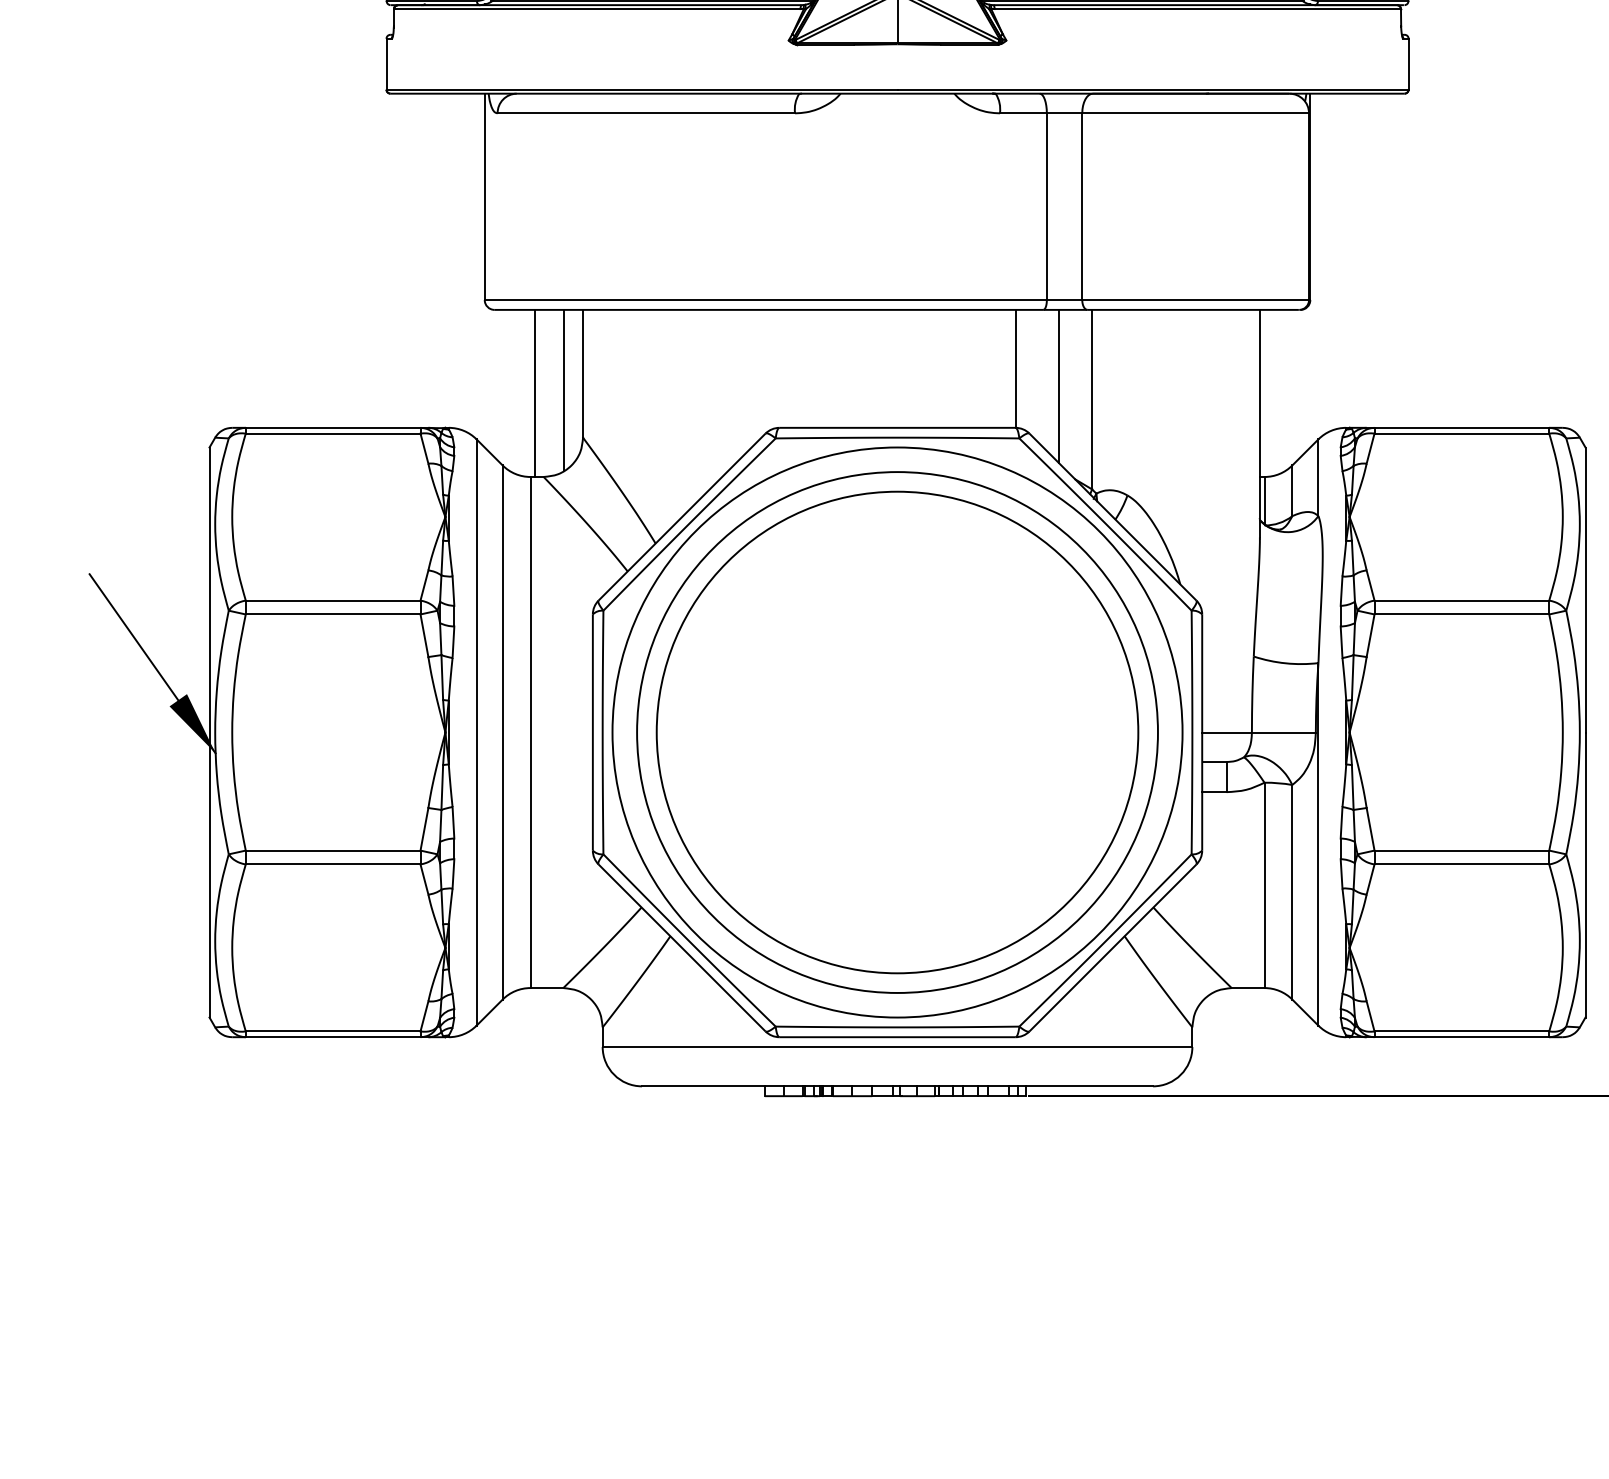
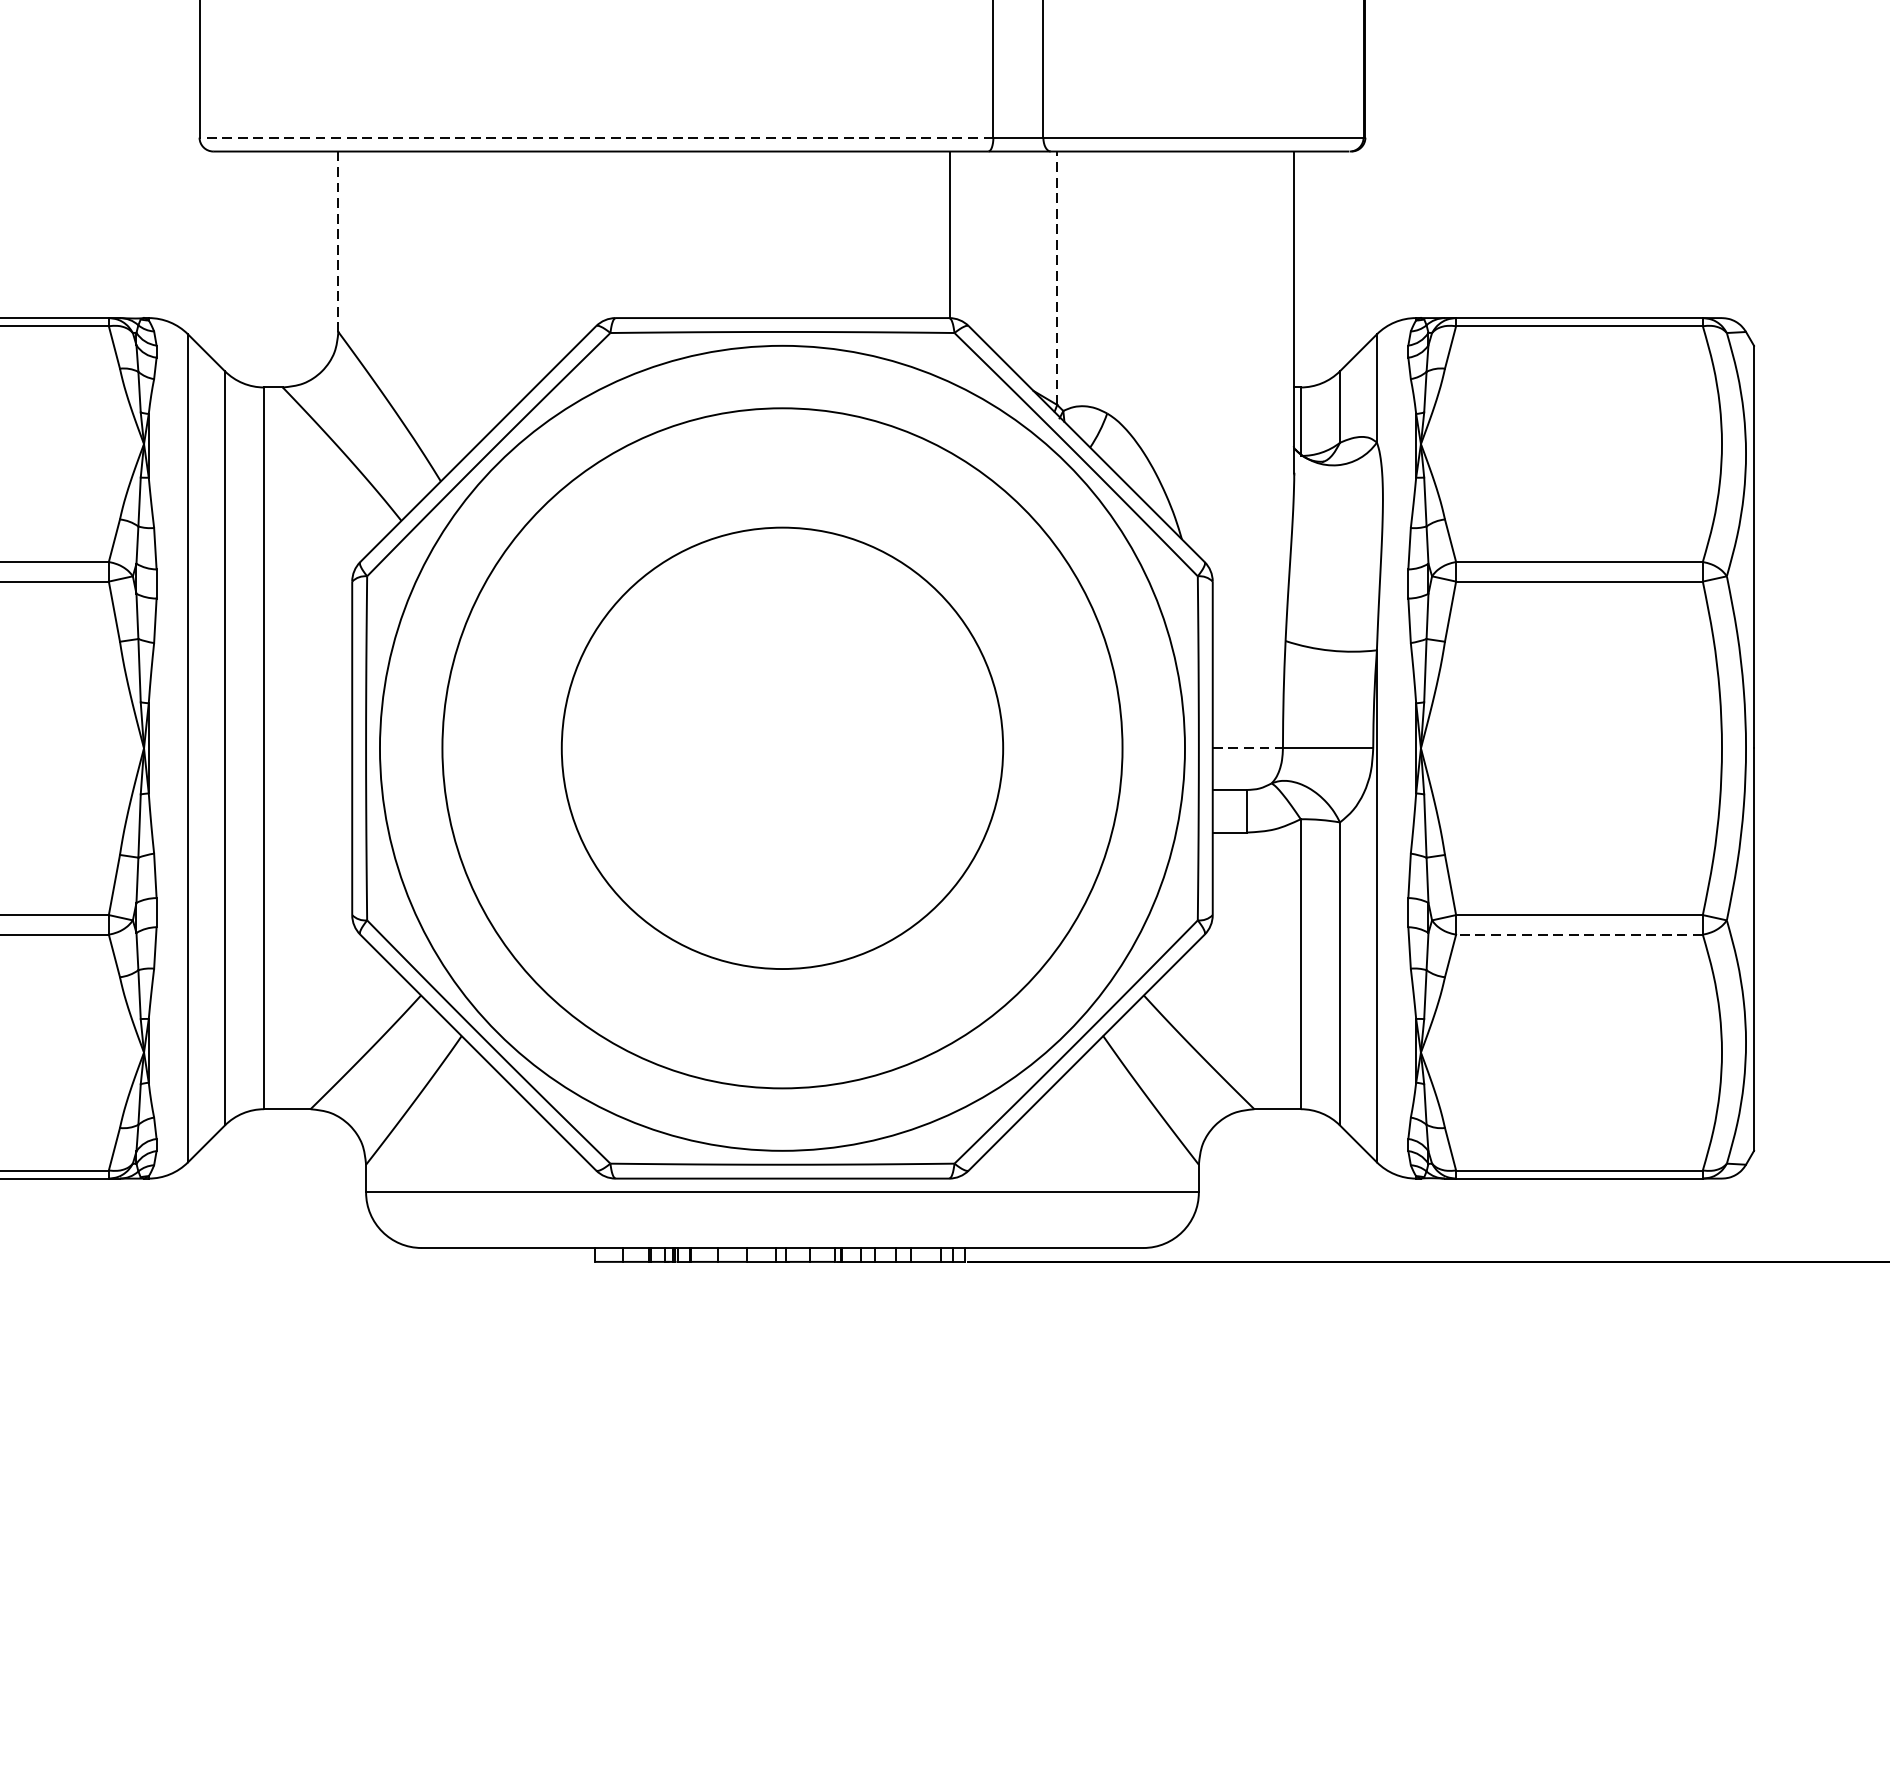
line: (765, 300) -> (596, 138), solid -> dashed
line: (583, 373) -> (339, 241), solid -> dashed
line: (1058, 385) -> (1009, 258), removed
line: (563, 390) -> (310, 265), removed
line: (535, 392) -> (271, 268), removed
line: (1092, 399) -> (1057, 278), solid -> dashed
circle: (897, 732) -> (782, 748), size x0.6
line: (1227, 732) -> (1248, 748), solid -> dashed
line: (1461, 864) -> (1578, 934), solid -> dashed

